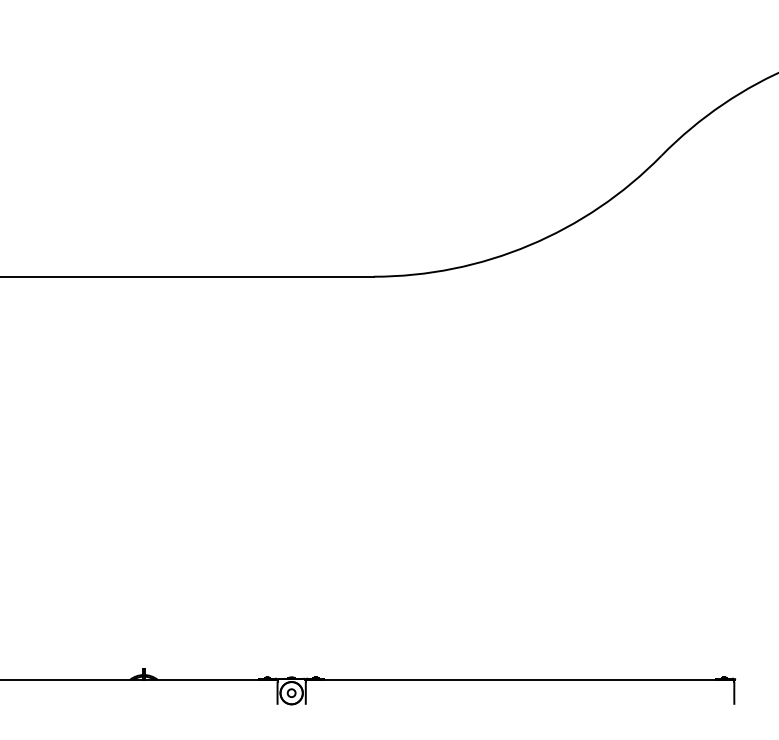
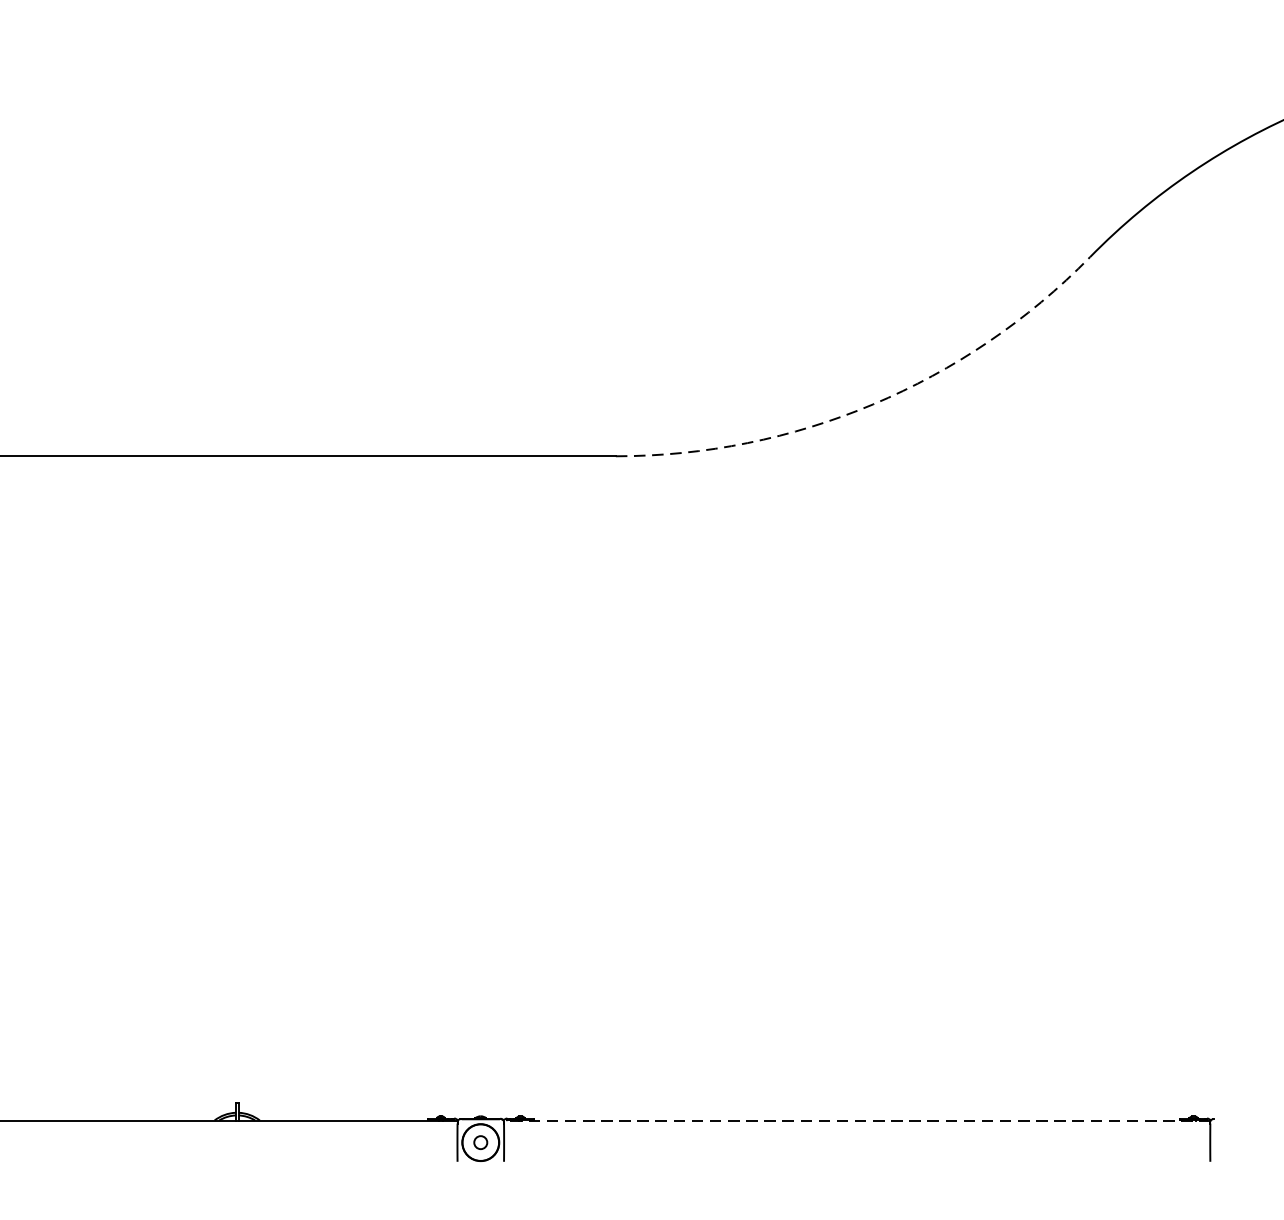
arc: (529, 245) -> (872, 404), solid -> dashed
line: (520, 679) -> (857, 1120), solid -> dashed

